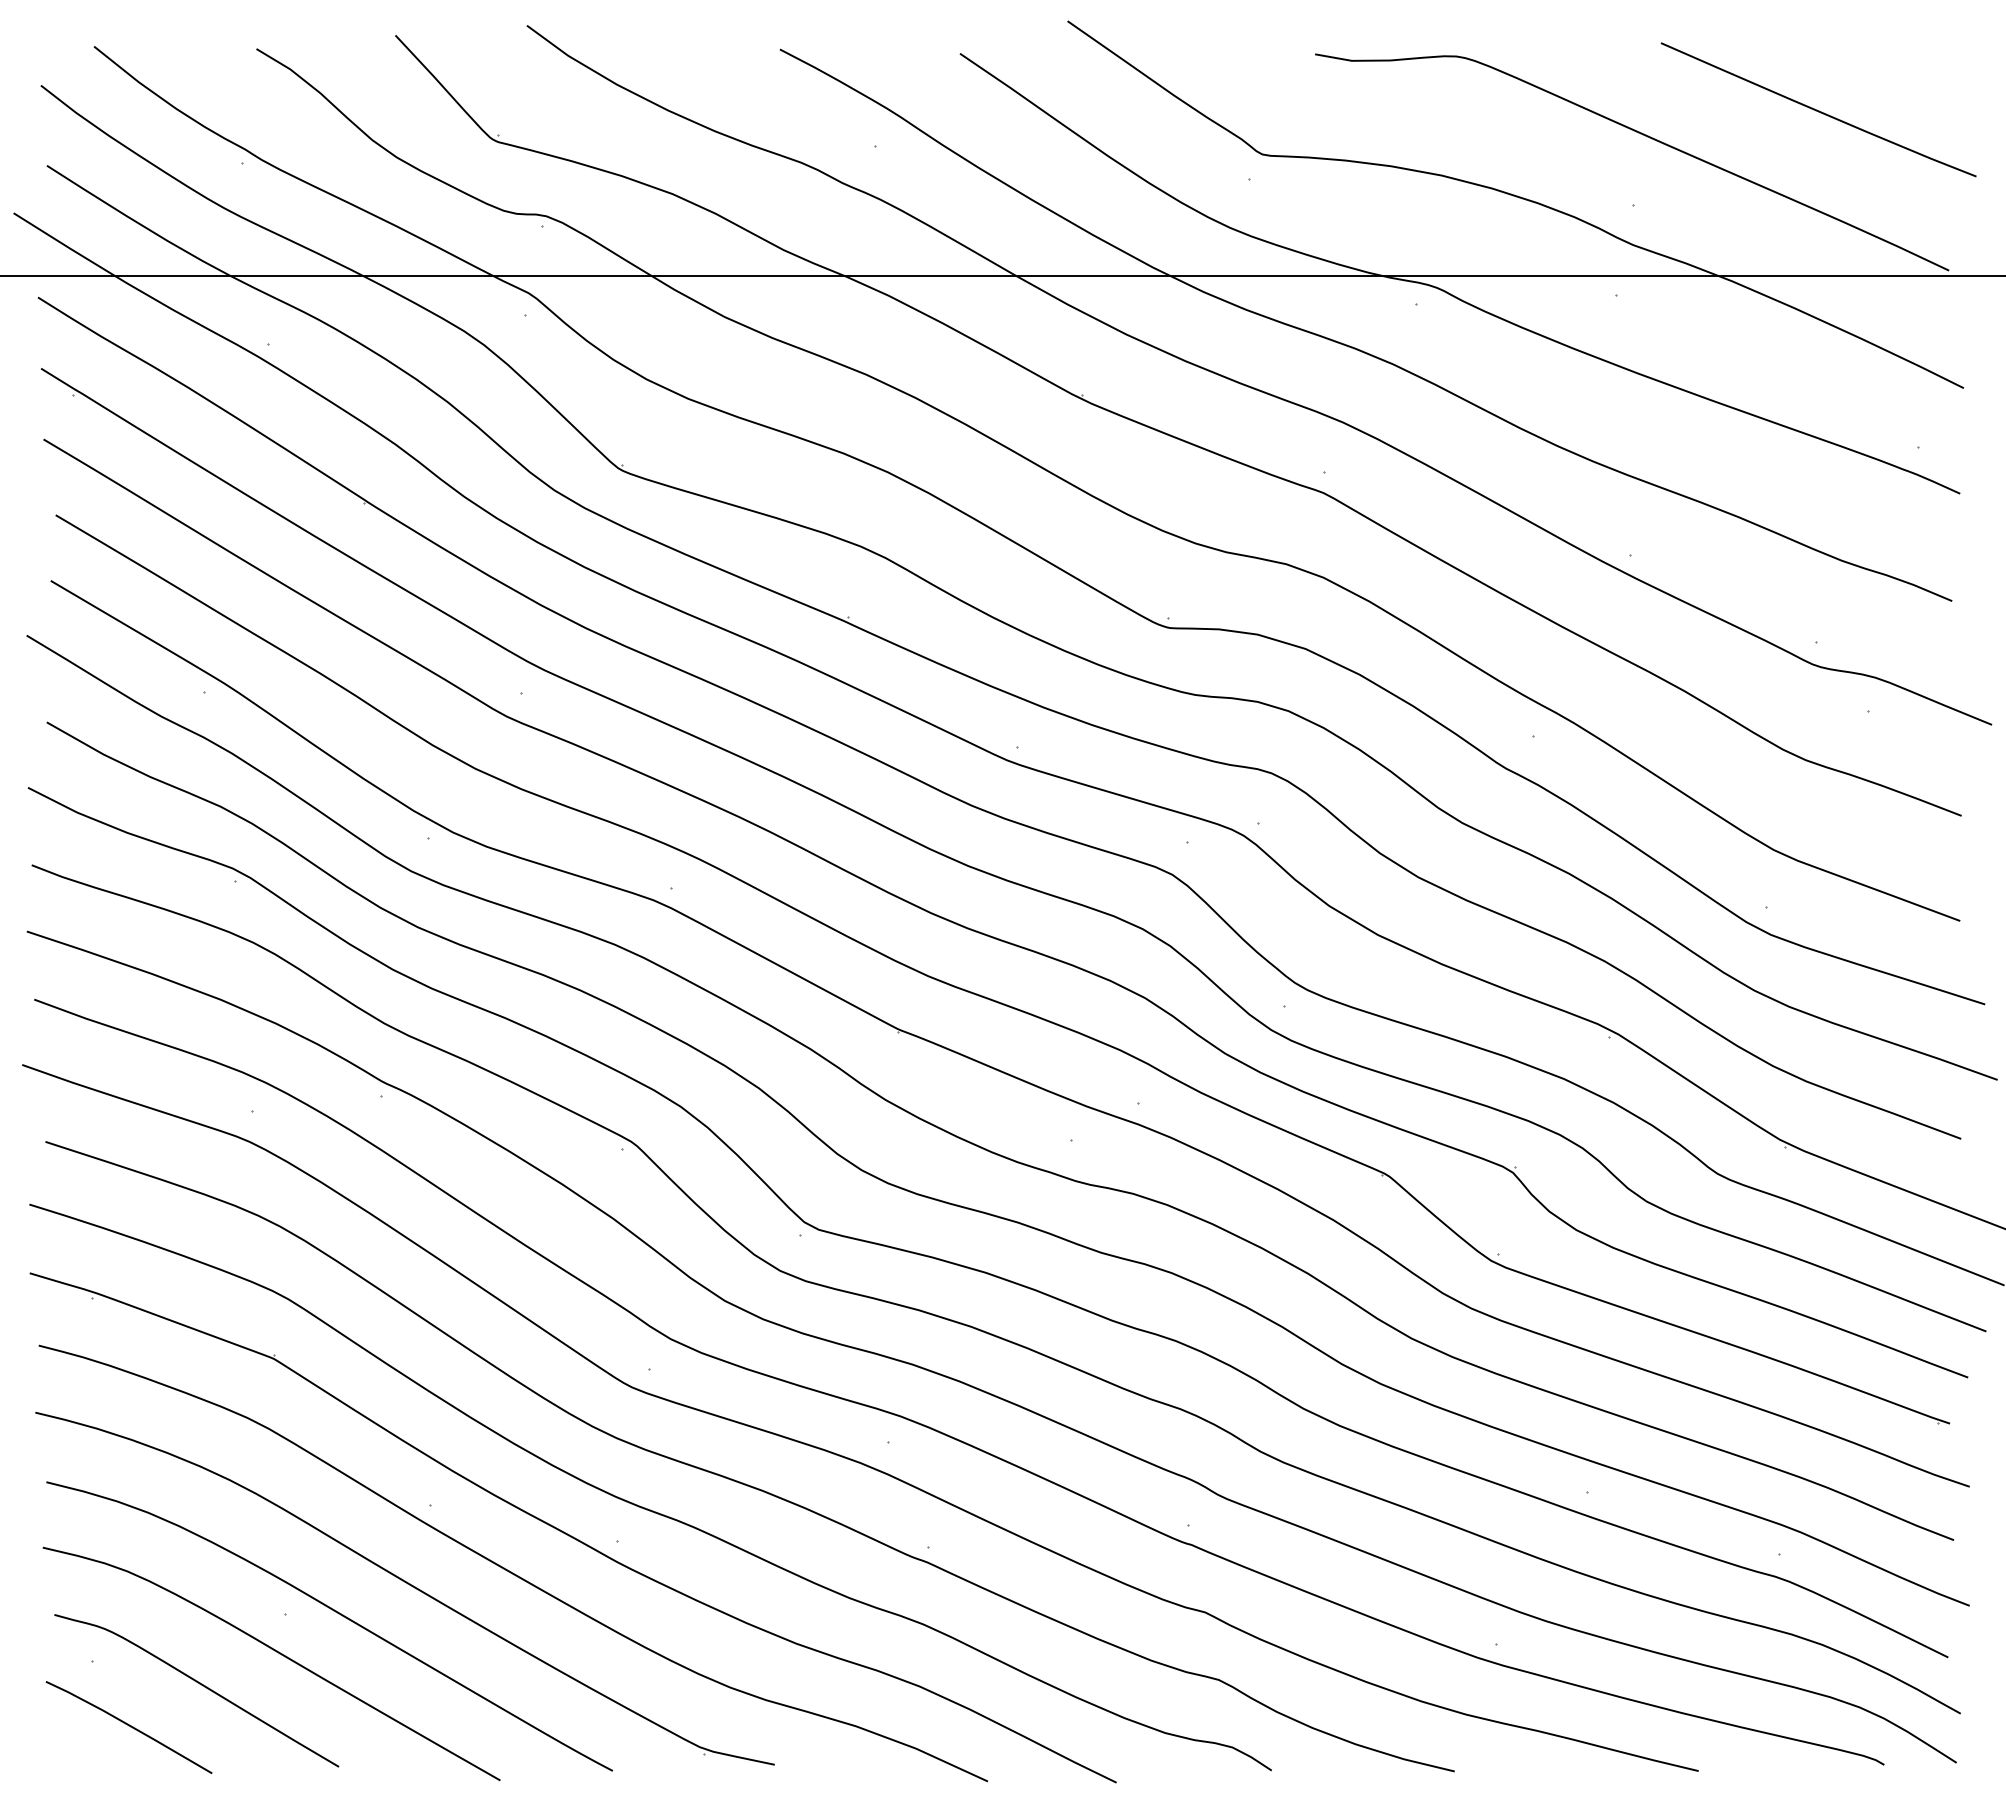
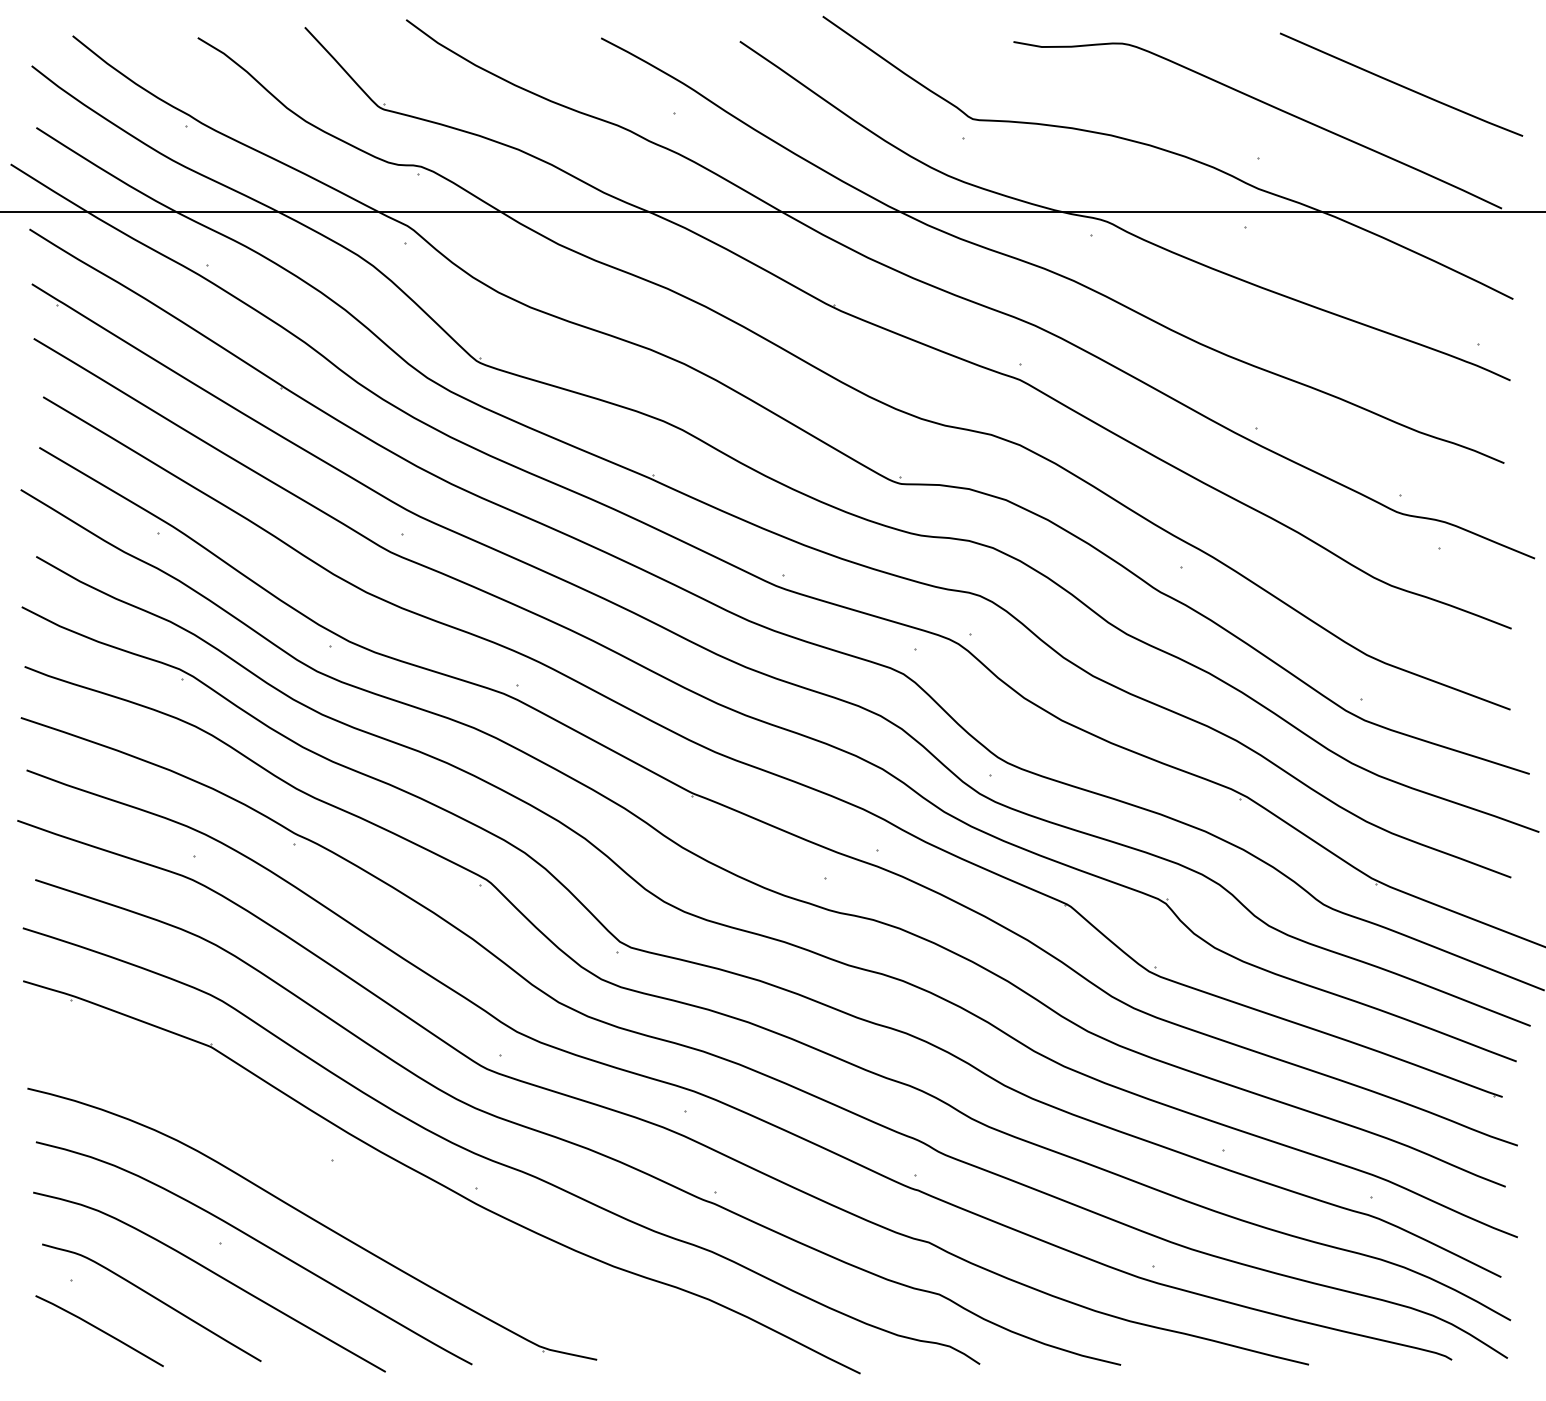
curve: (509, 1570) -> (392, 1210), removed

